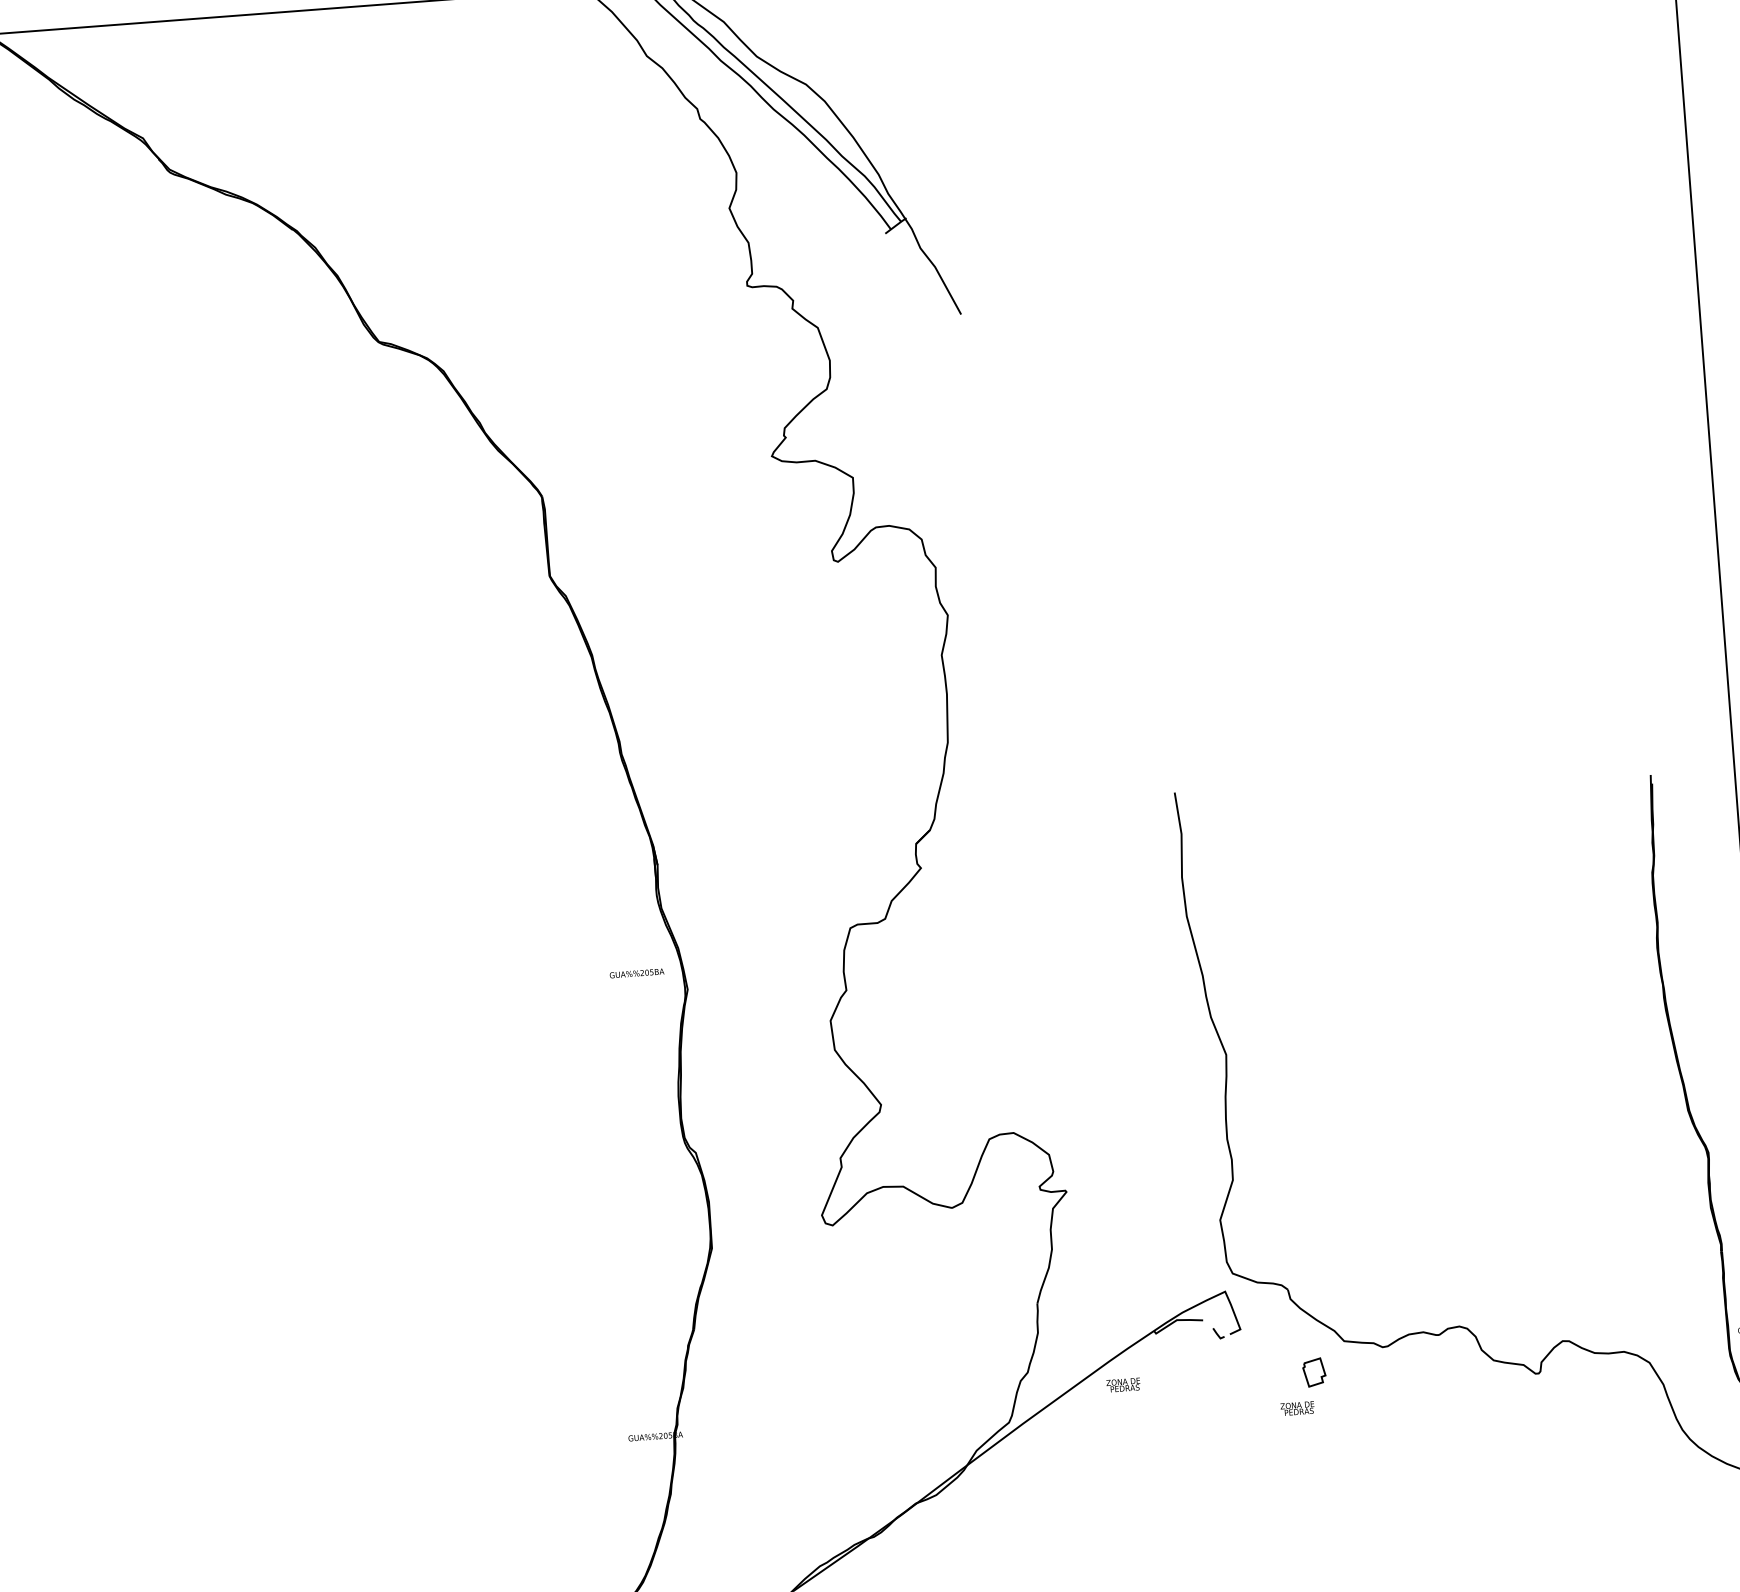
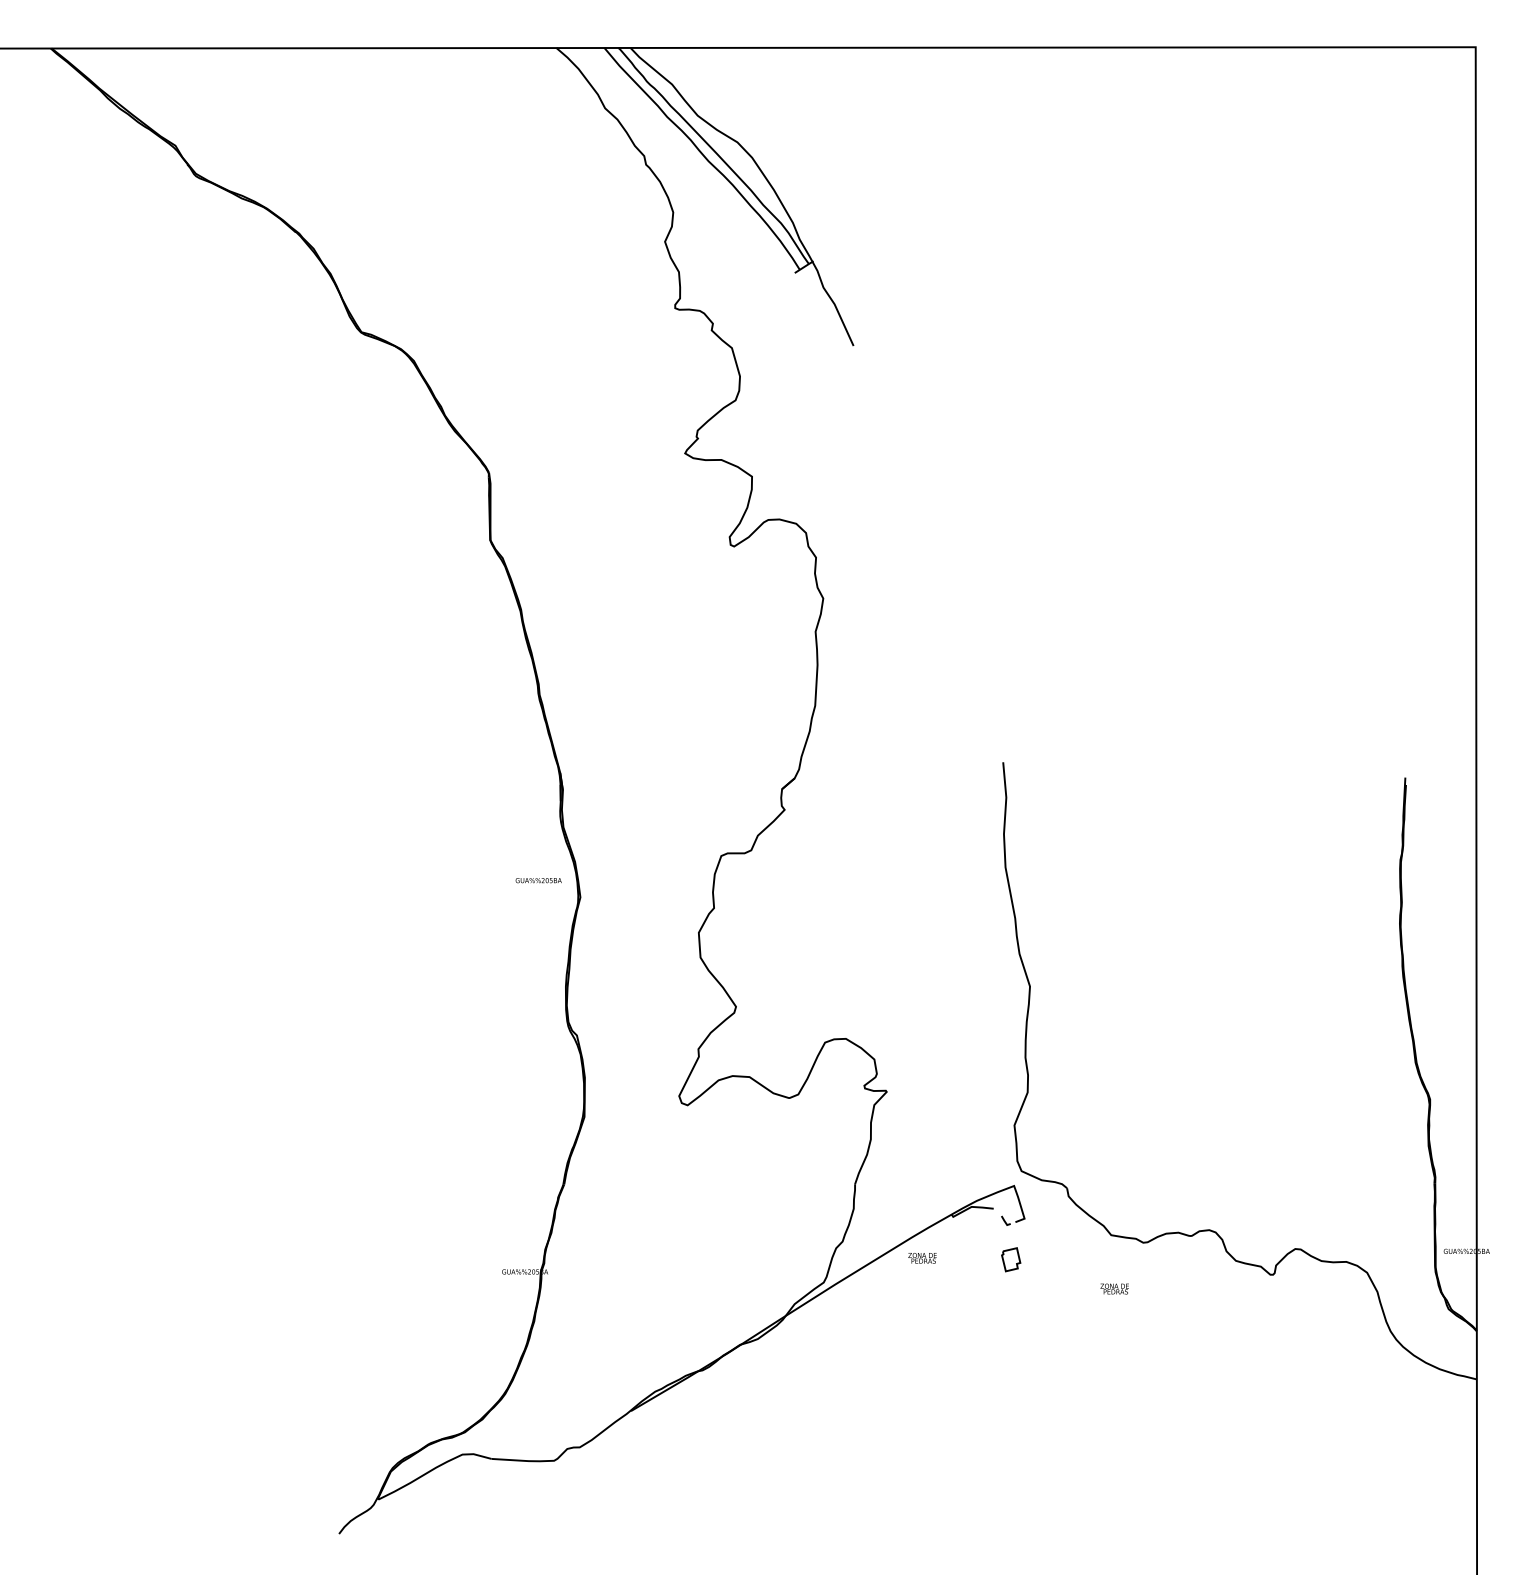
part: (1314, 1372) -> (1011, 1259), moved
text: (1297, 1407) -> (1114, 1288), moved

